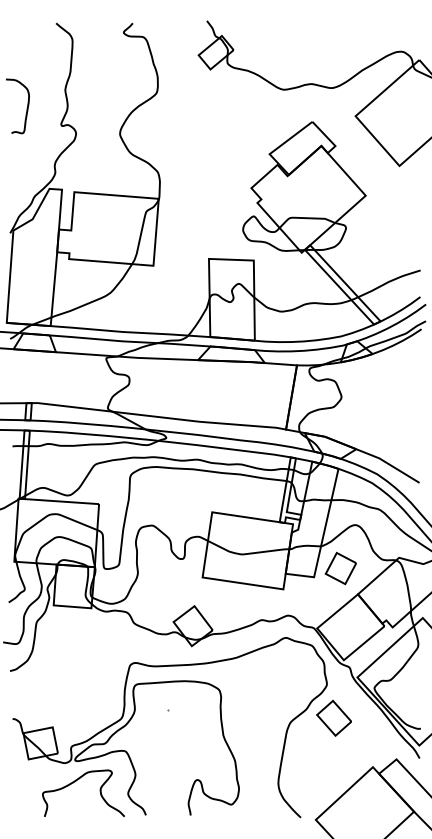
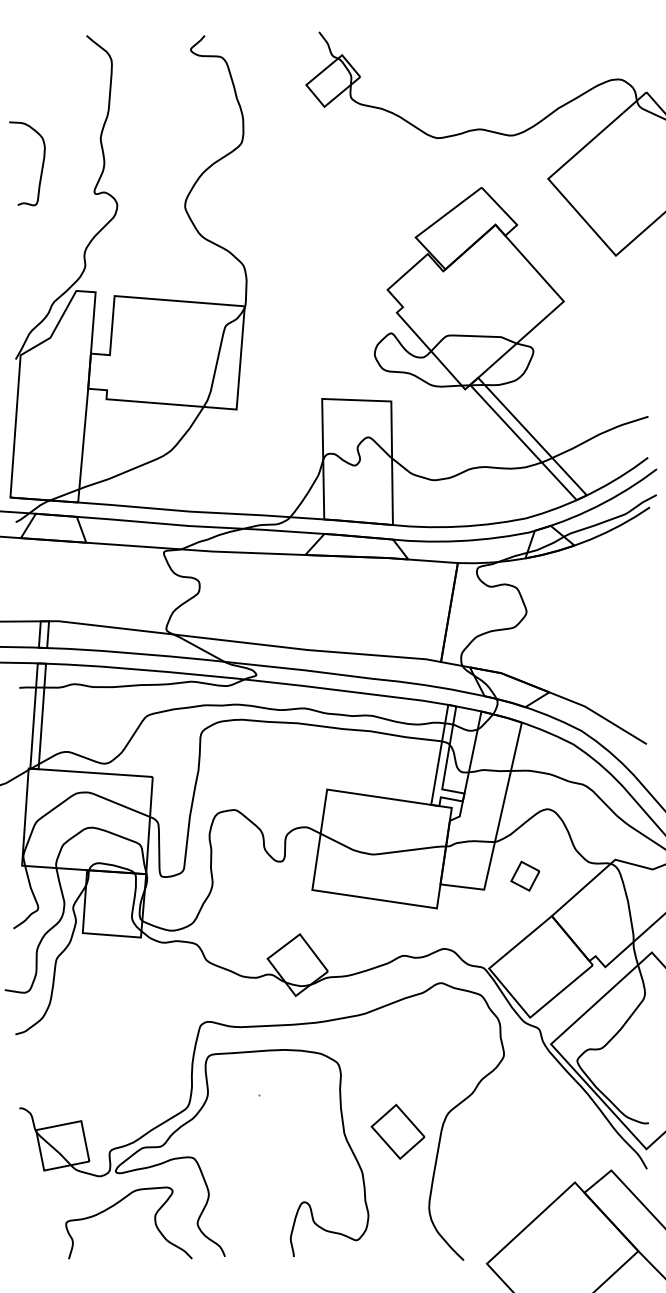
part: (340, 568) -> (524, 876), size x0.6
part: (333, 717) -> (396, 1130), moved

